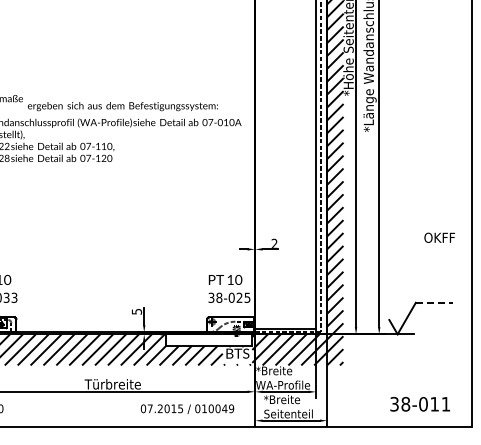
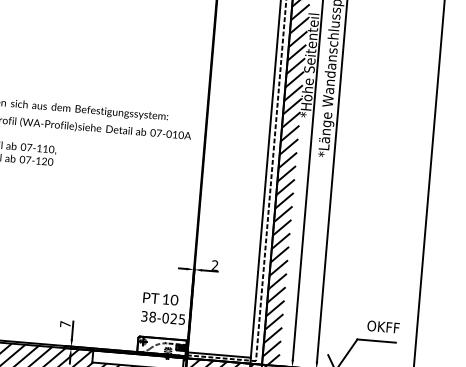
text: (439, 237) -> (383, 326), moved
line: (434, 302) -> (376, 340), dashed -> solid
text: (137, 311) -> (66, 324), 5 -> 7

